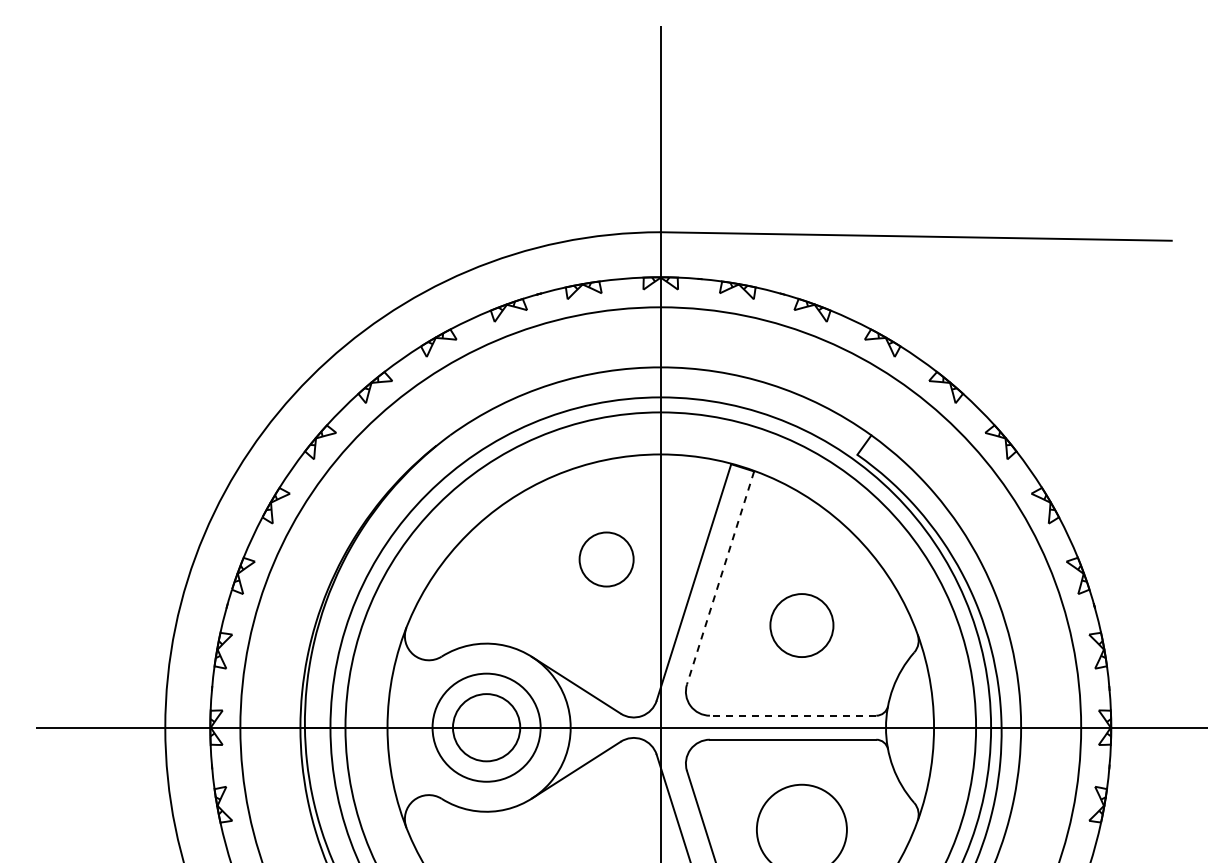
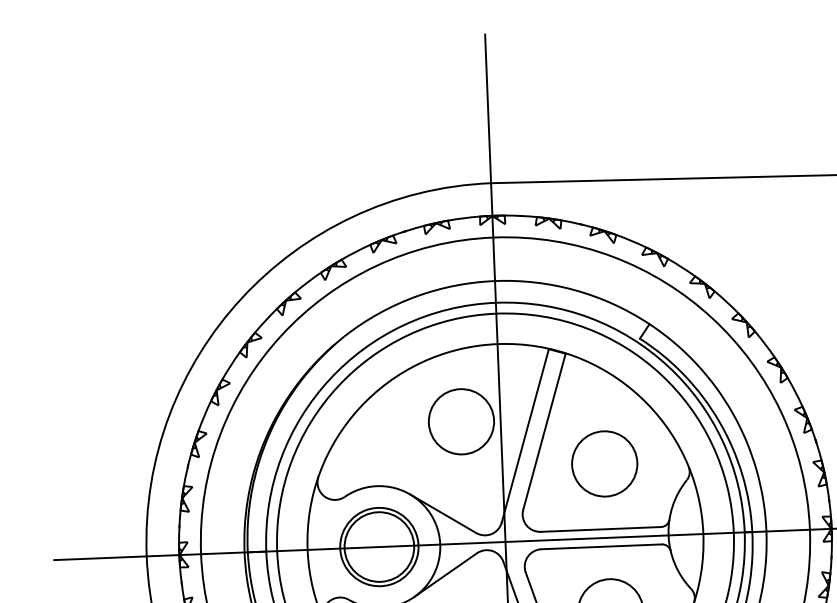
circle: (606, 559) -> (461, 421), size x1.67
line: (720, 577) -> (544, 431), dashed -> solid
circle: (801, 625) -> (604, 463), size x1.43
line: (792, 715) -> (600, 529), dashed -> solid
circle: (486, 727) -> (379, 546), size x1.43

